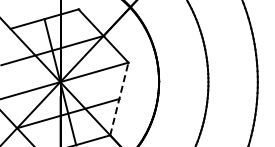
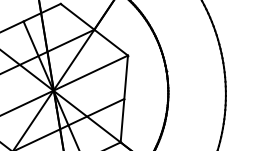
line: (119, 98) -> (124, 98), dashed -> solid

